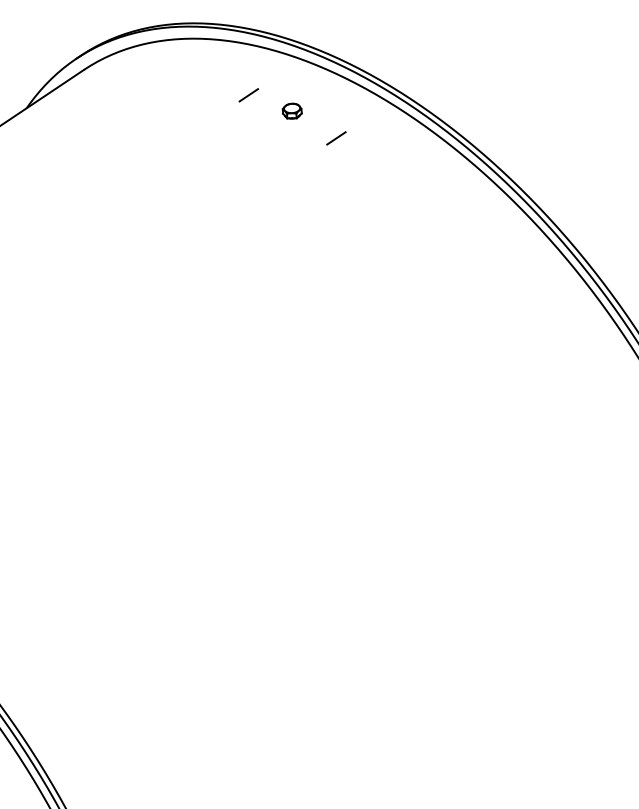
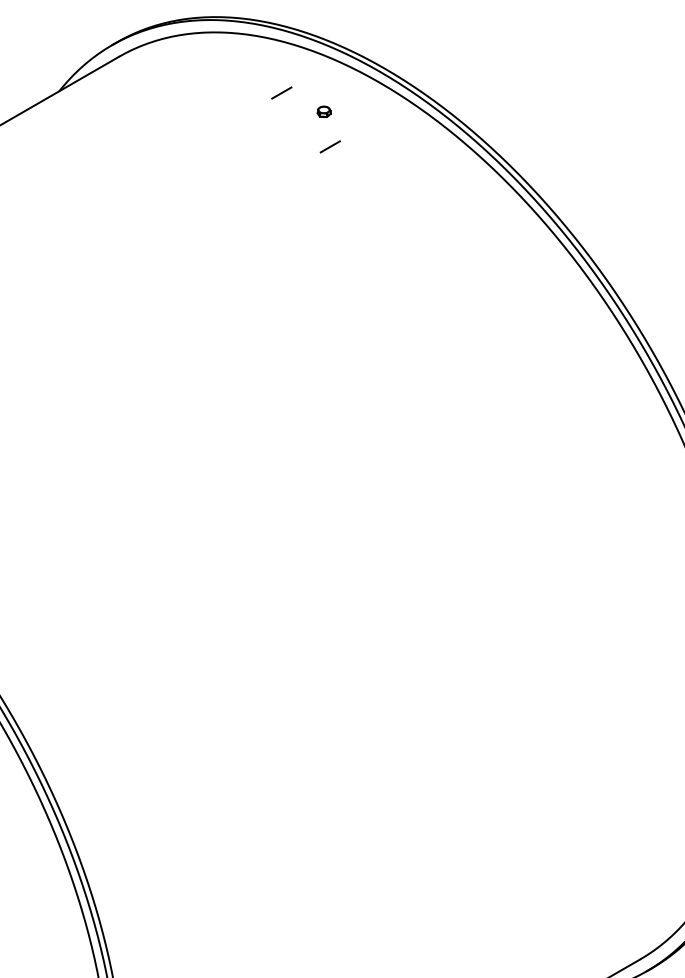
part: (291, 110) -> (323, 111), size x0.7
line: (335, 138) -> (329, 146), moved

